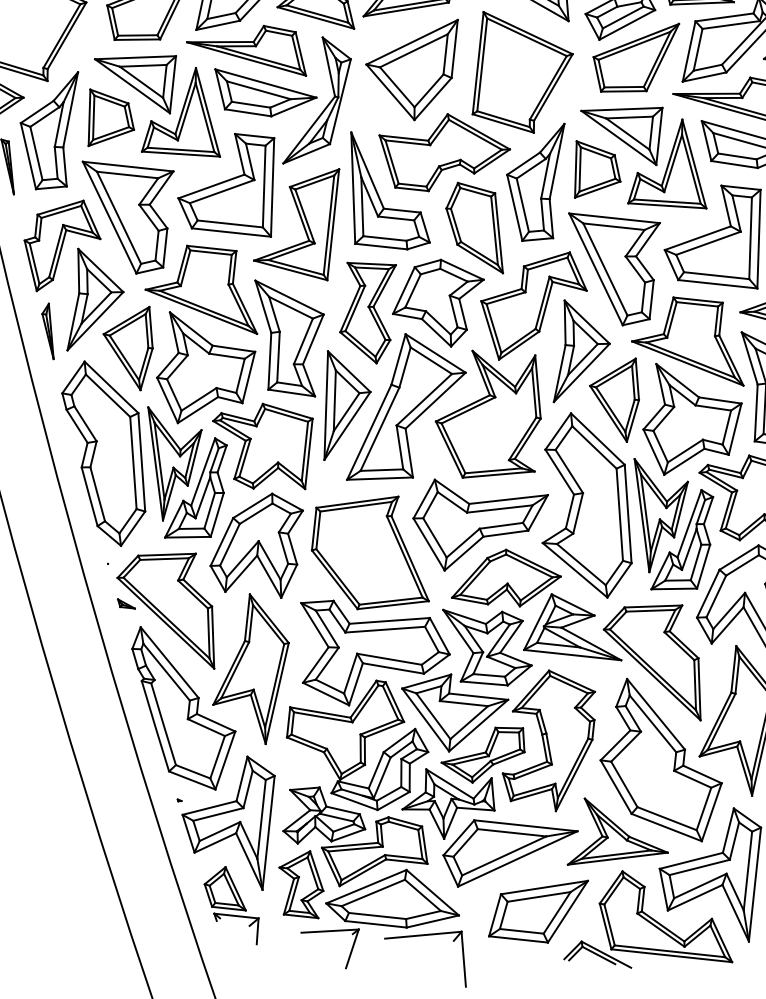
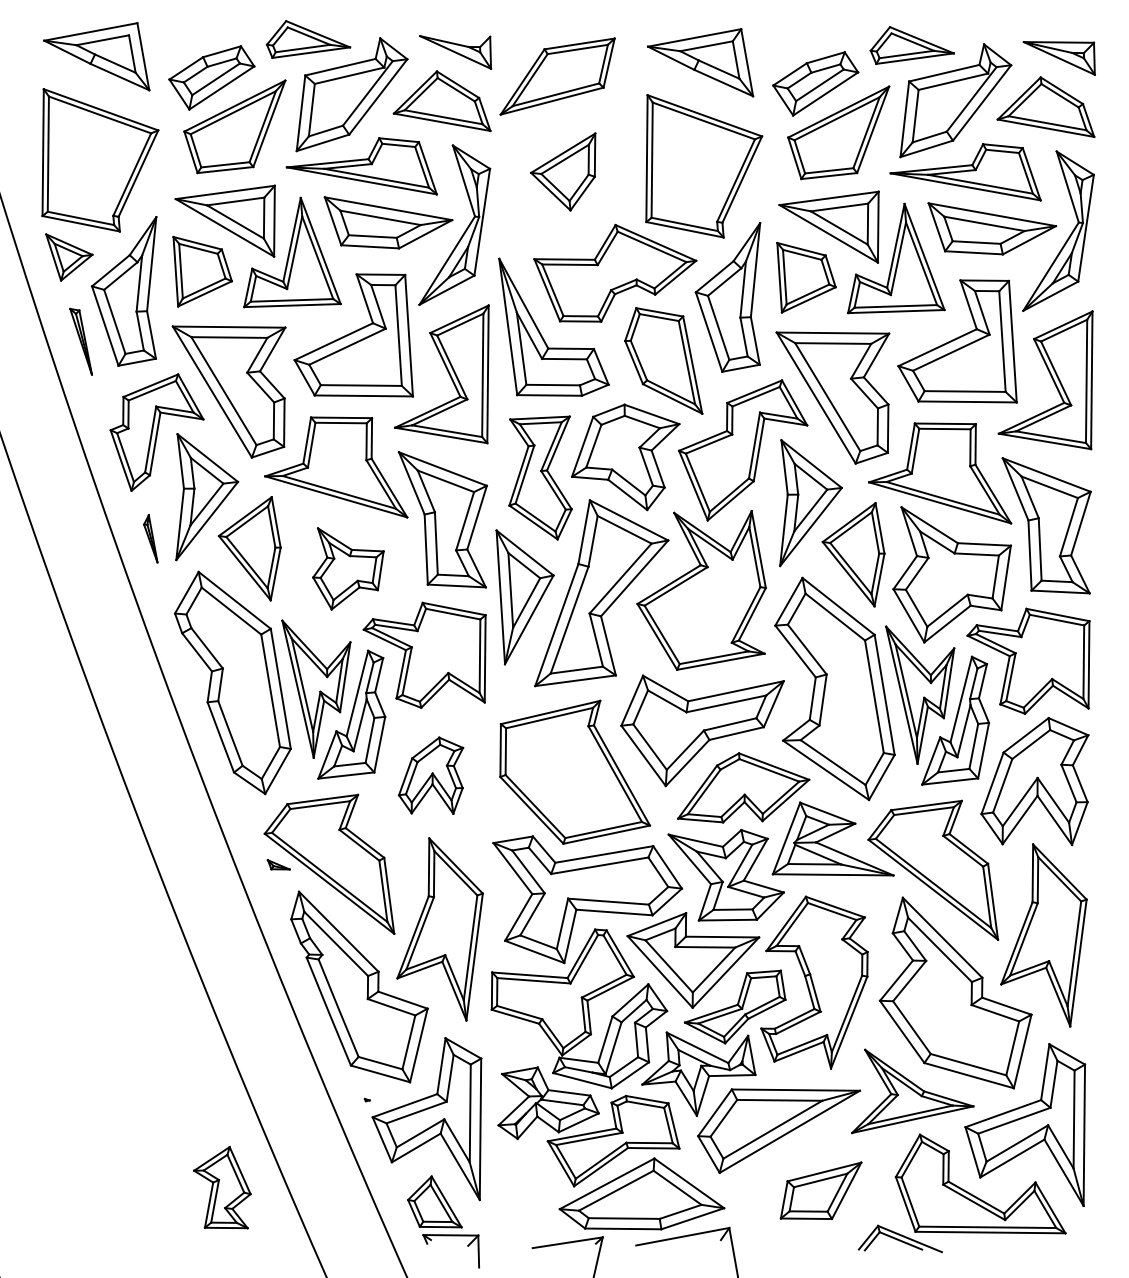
part: (409, 67) -> (562, 171), size x0.6
part: (48, 330) -> (150, 538), size x0.7
part: (205, 370) -> (348, 568), size x0.6
part: (255, 543) -> (430, 775), size x0.6
part: (301, 883) -> (222, 1187), moved
part: (537, 908) -> (820, 1190), size x0.7

